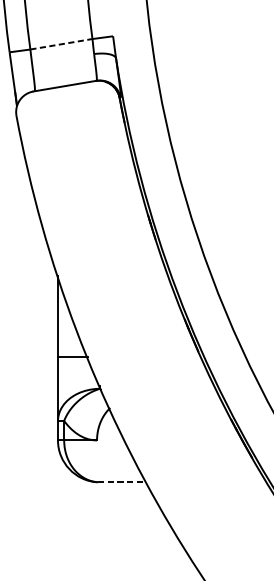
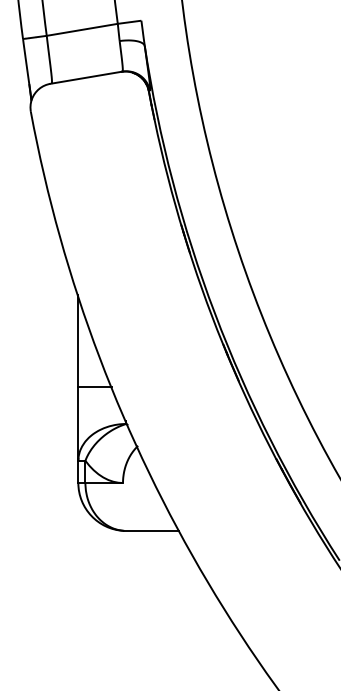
line: (61, 43) -> (82, 29), dashed -> solid
line: (122, 481) -> (152, 530), dashed -> solid

